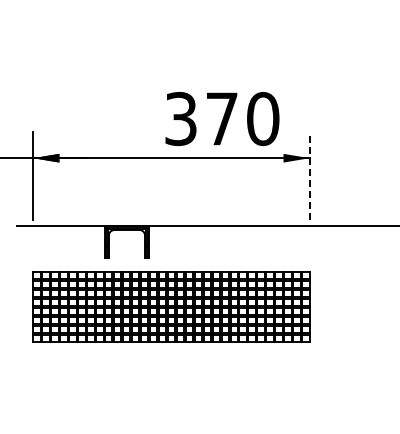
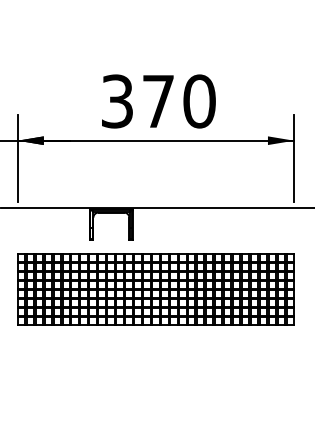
text: (222, 119) -> (158, 102), moved
line: (309, 175) -> (293, 158), dashed -> solid

